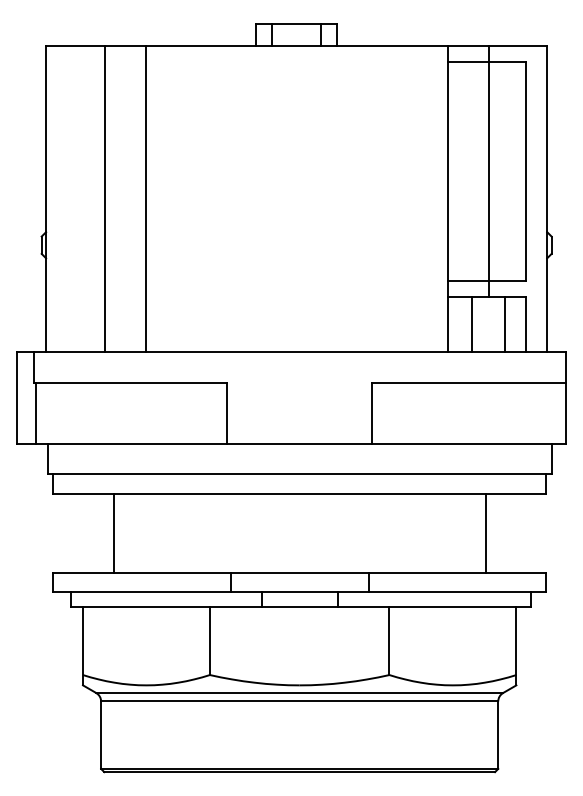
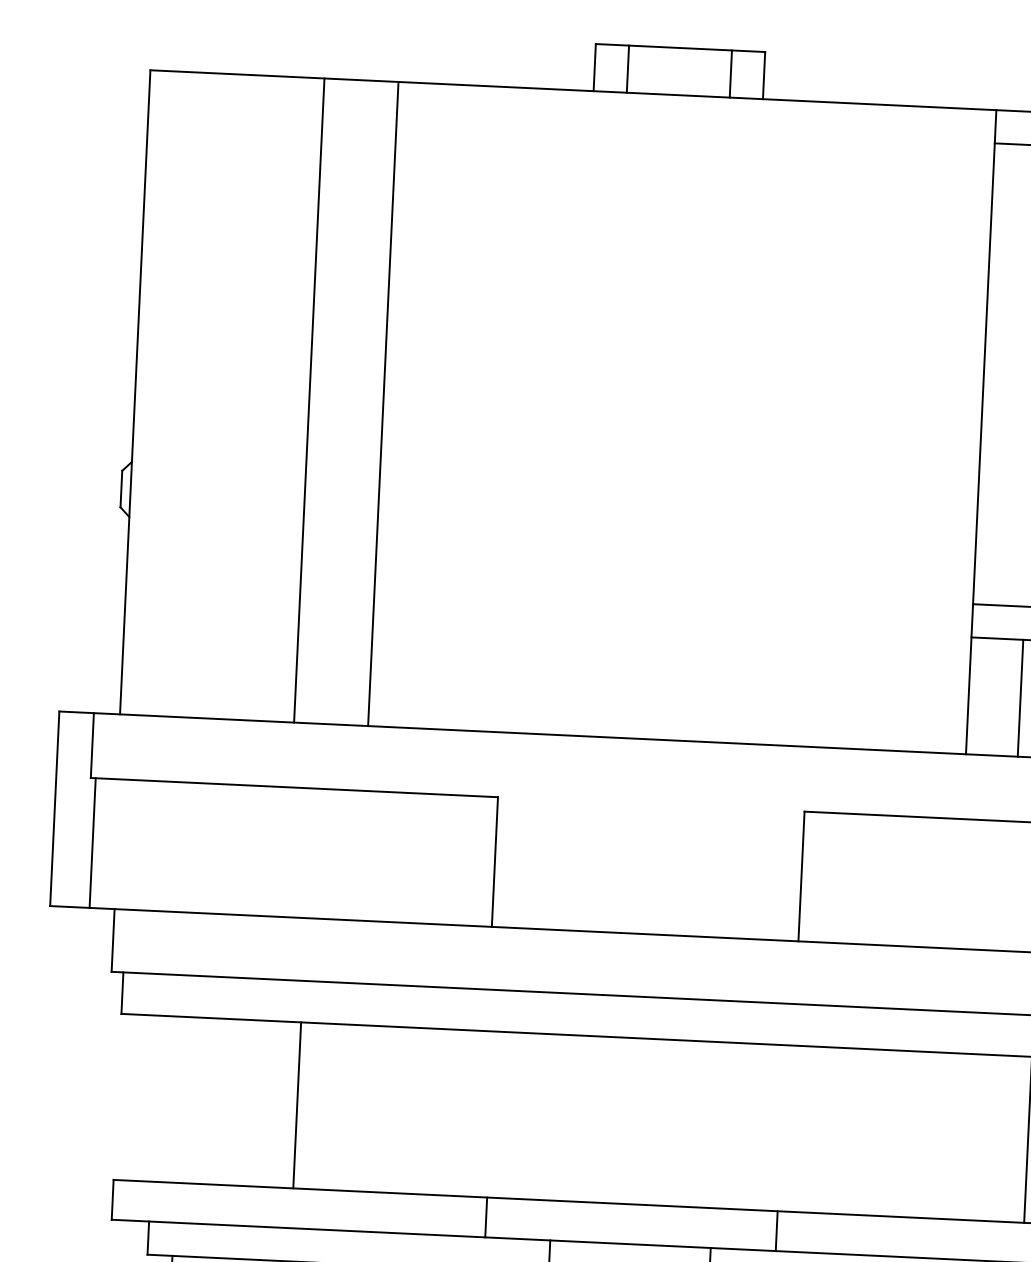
line: (104, 198) -> (308, 399), moved
line: (145, 198) -> (382, 402), moved
line: (113, 532) -> (296, 1103), moved

